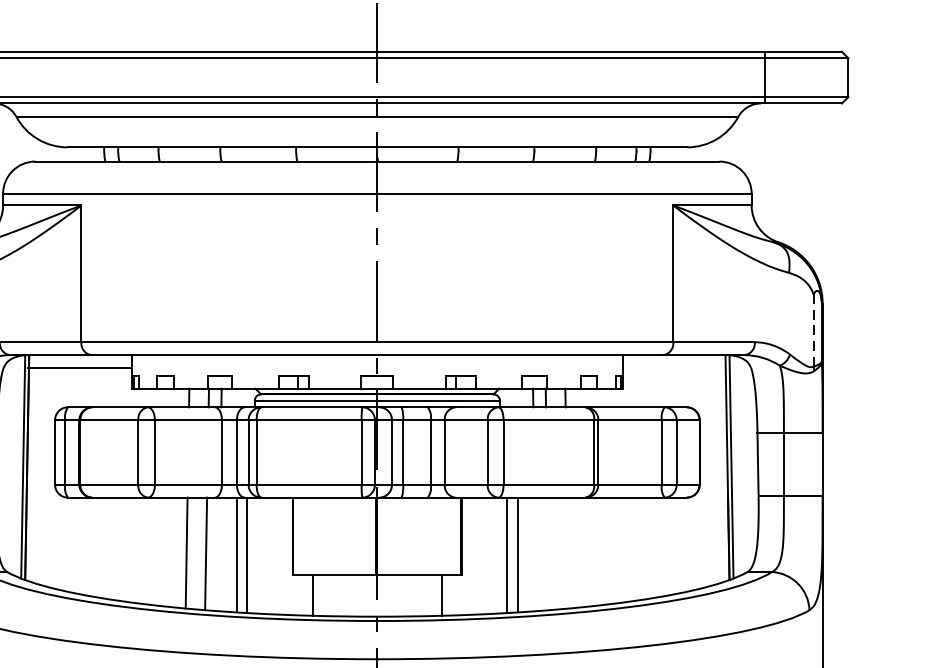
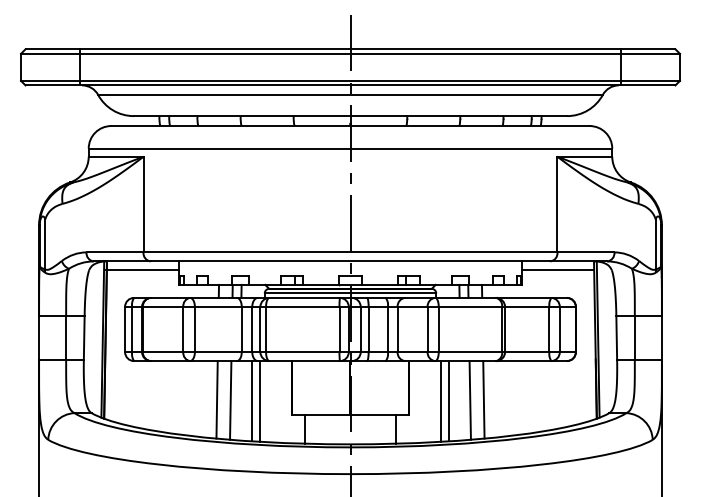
line: (813, 330) -> (655, 244), dashed -> solid
line: (674, 368) -> (558, 270), added
line: (567, 552) -> (483, 399), added
line: (547, 553) -> (469, 400), added

